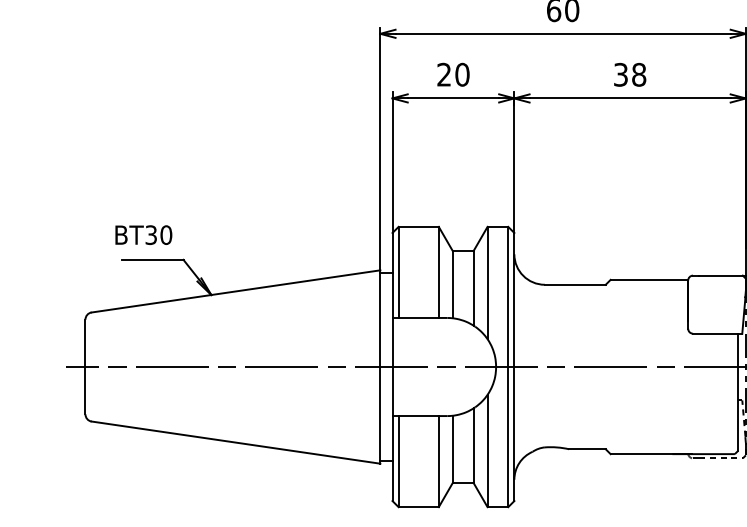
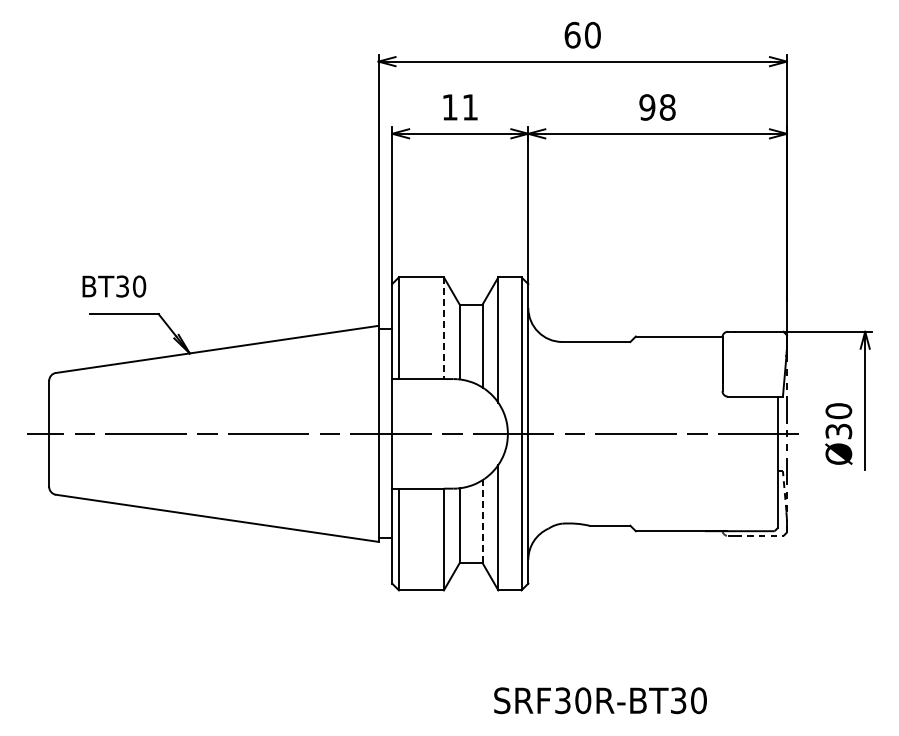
text: (453, 74) -> (460, 107), 20 -> 11
text: (621, 74) -> (647, 107), 38 -> 98
line: (438, 272) -> (443, 328), solid -> dashed
line: (473, 445) -> (482, 521), solid -> dashed

